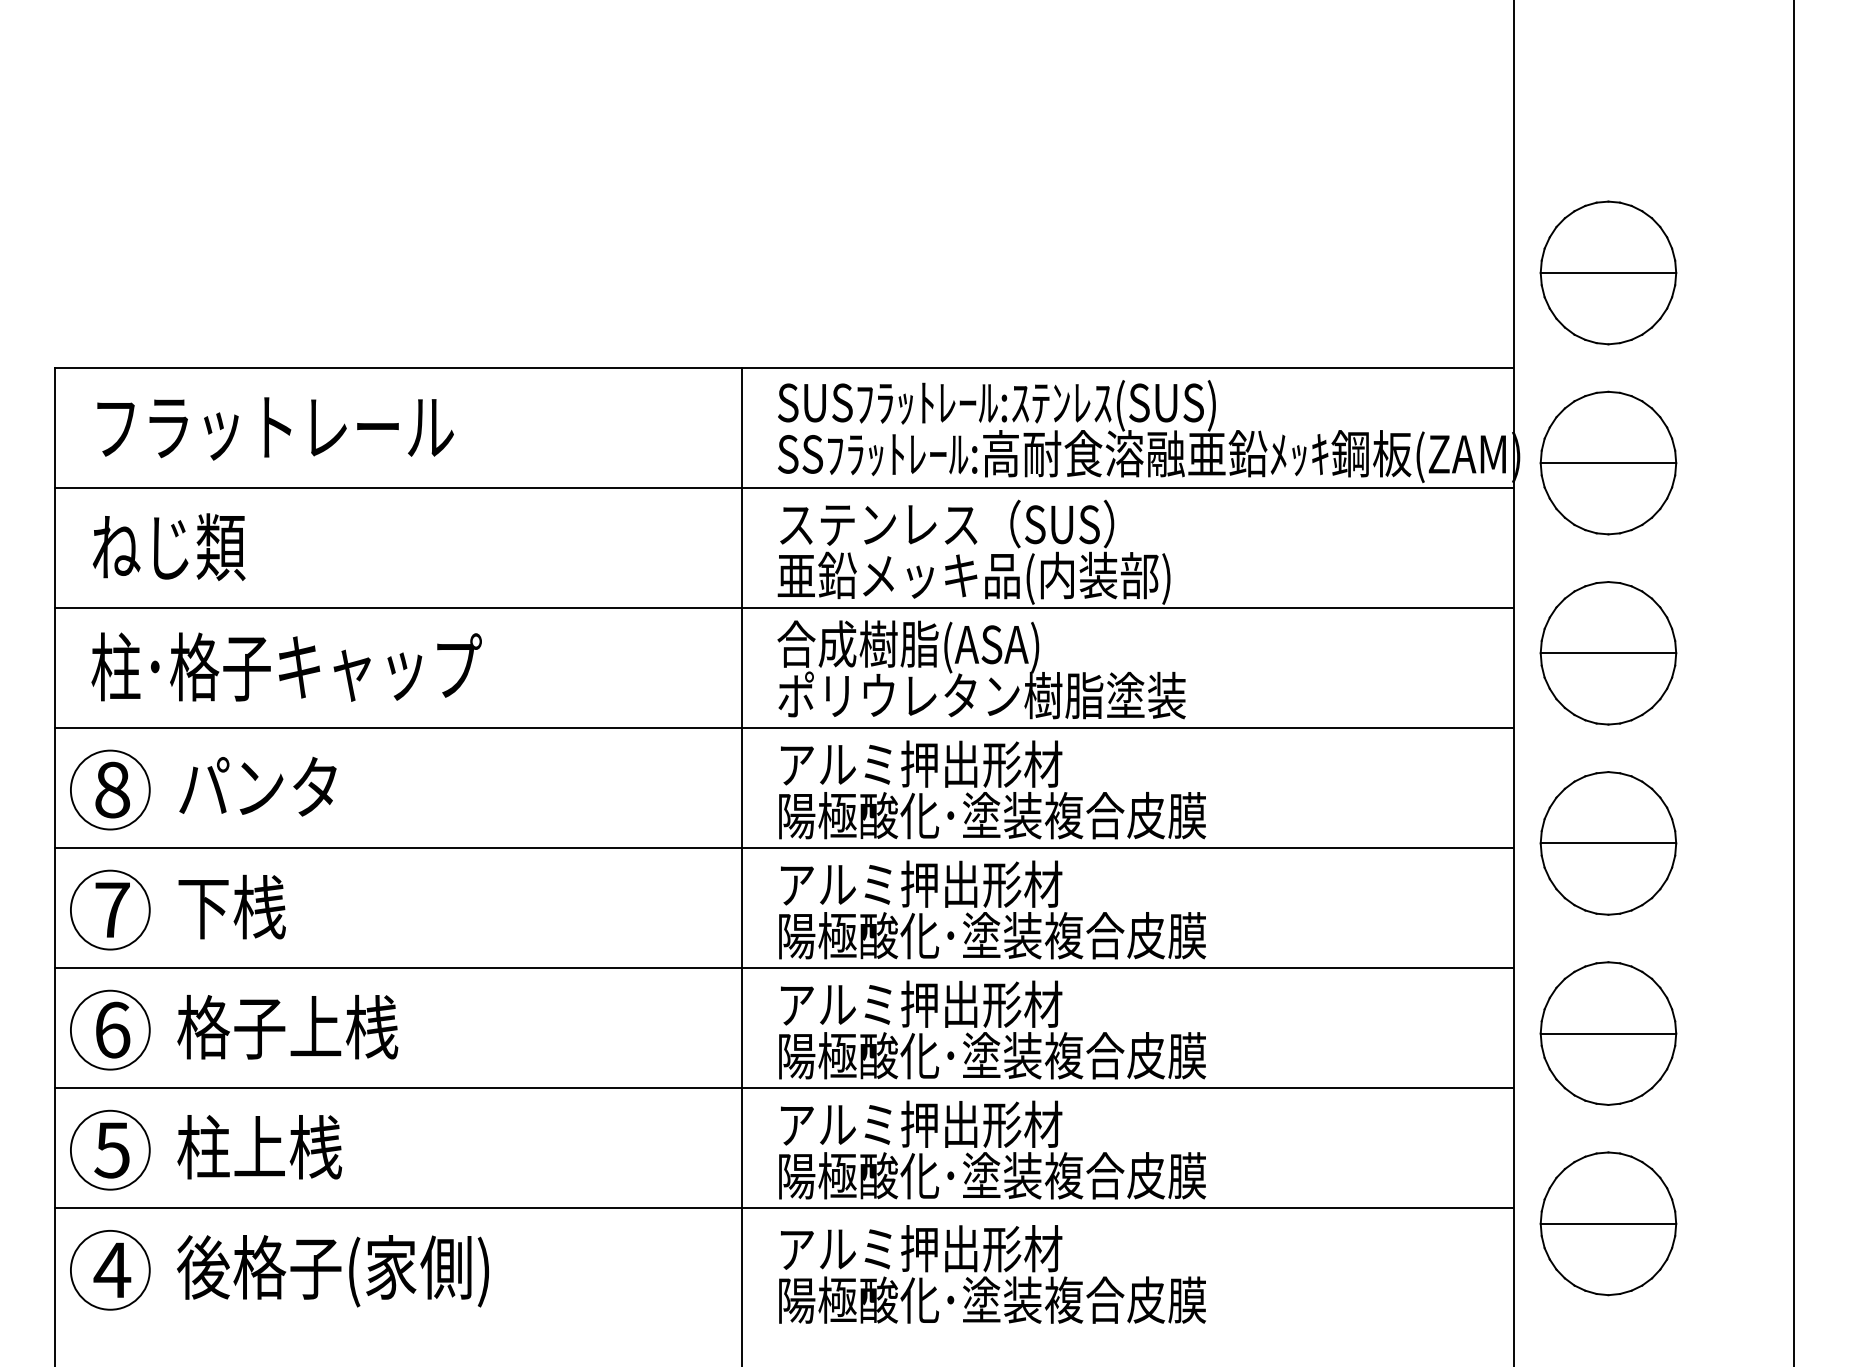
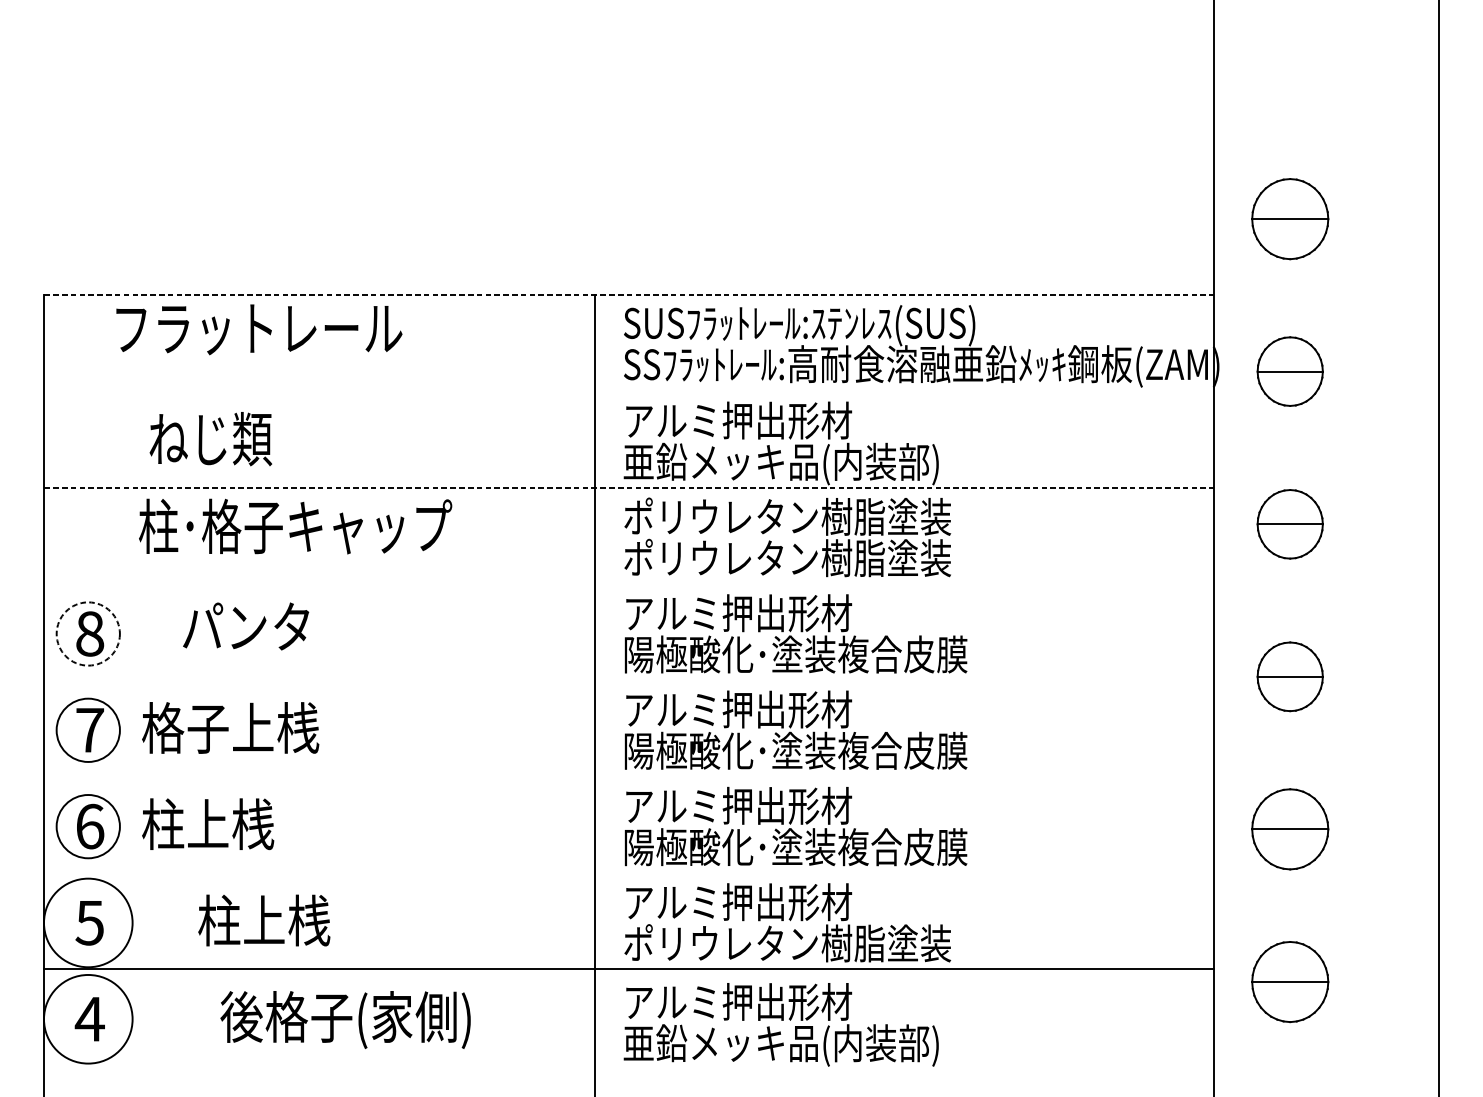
part: (1608, 272) -> (1290, 218), size x0.7
line: (784, 367) -> (629, 294), solid -> dashed
text: (275, 428) -> (259, 329), moved
part: (1608, 462) -> (1290, 371), size x0.6
line: (784, 487) -> (629, 391), removed
text: (947, 523) -> (759, 420), ステンレス（SUS） -> アルミ押出形材
text: (168, 546) -> (210, 438), moved
line: (784, 607) -> (629, 487), solid -> dashed
text: (981, 646) -> (787, 518), 合成樹脂(ASA) -> ポリウレタン樹脂塗装
part: (1608, 653) -> (1290, 524), size x0.6
text: (286, 666) -> (295, 526), moved
line: (784, 727) -> (629, 583), removed
text: (257, 786) -> (245, 626), moved
circle: (109, 789) -> (87, 633), solid -> dashed
part: (1608, 843) -> (1290, 676), size x0.6
line: (784, 848) -> (629, 680), removed
text: (287, 906) -> (230, 727), 下桟 -> 格子上桟
line: (784, 968) -> (629, 777), removed
text: (288, 1026) -> (231, 823), 格子上桟 -> 柱上桟
part: (1608, 1033) -> (1290, 829), size x0.7
line: (784, 1088) -> (629, 873), removed
text: (259, 1147) -> (264, 920), moved
circle: (109, 1149) -> (87, 922), size x1.4
text: (992, 1175) -> (796, 943), 陽極酸化･塗装複合皮膜 -> ポリウレタン樹脂塗装
part: (1608, 1223) -> (1290, 981), size x0.7
circle: (109, 1269) -> (87, 1018), size x1.4
text: (332, 1271) -> (345, 1020), moved
text: (991, 1302) -> (795, 1045), 陽極酸化･塗装複合皮膜 -> 亜鉛メッキ品(内装部)

